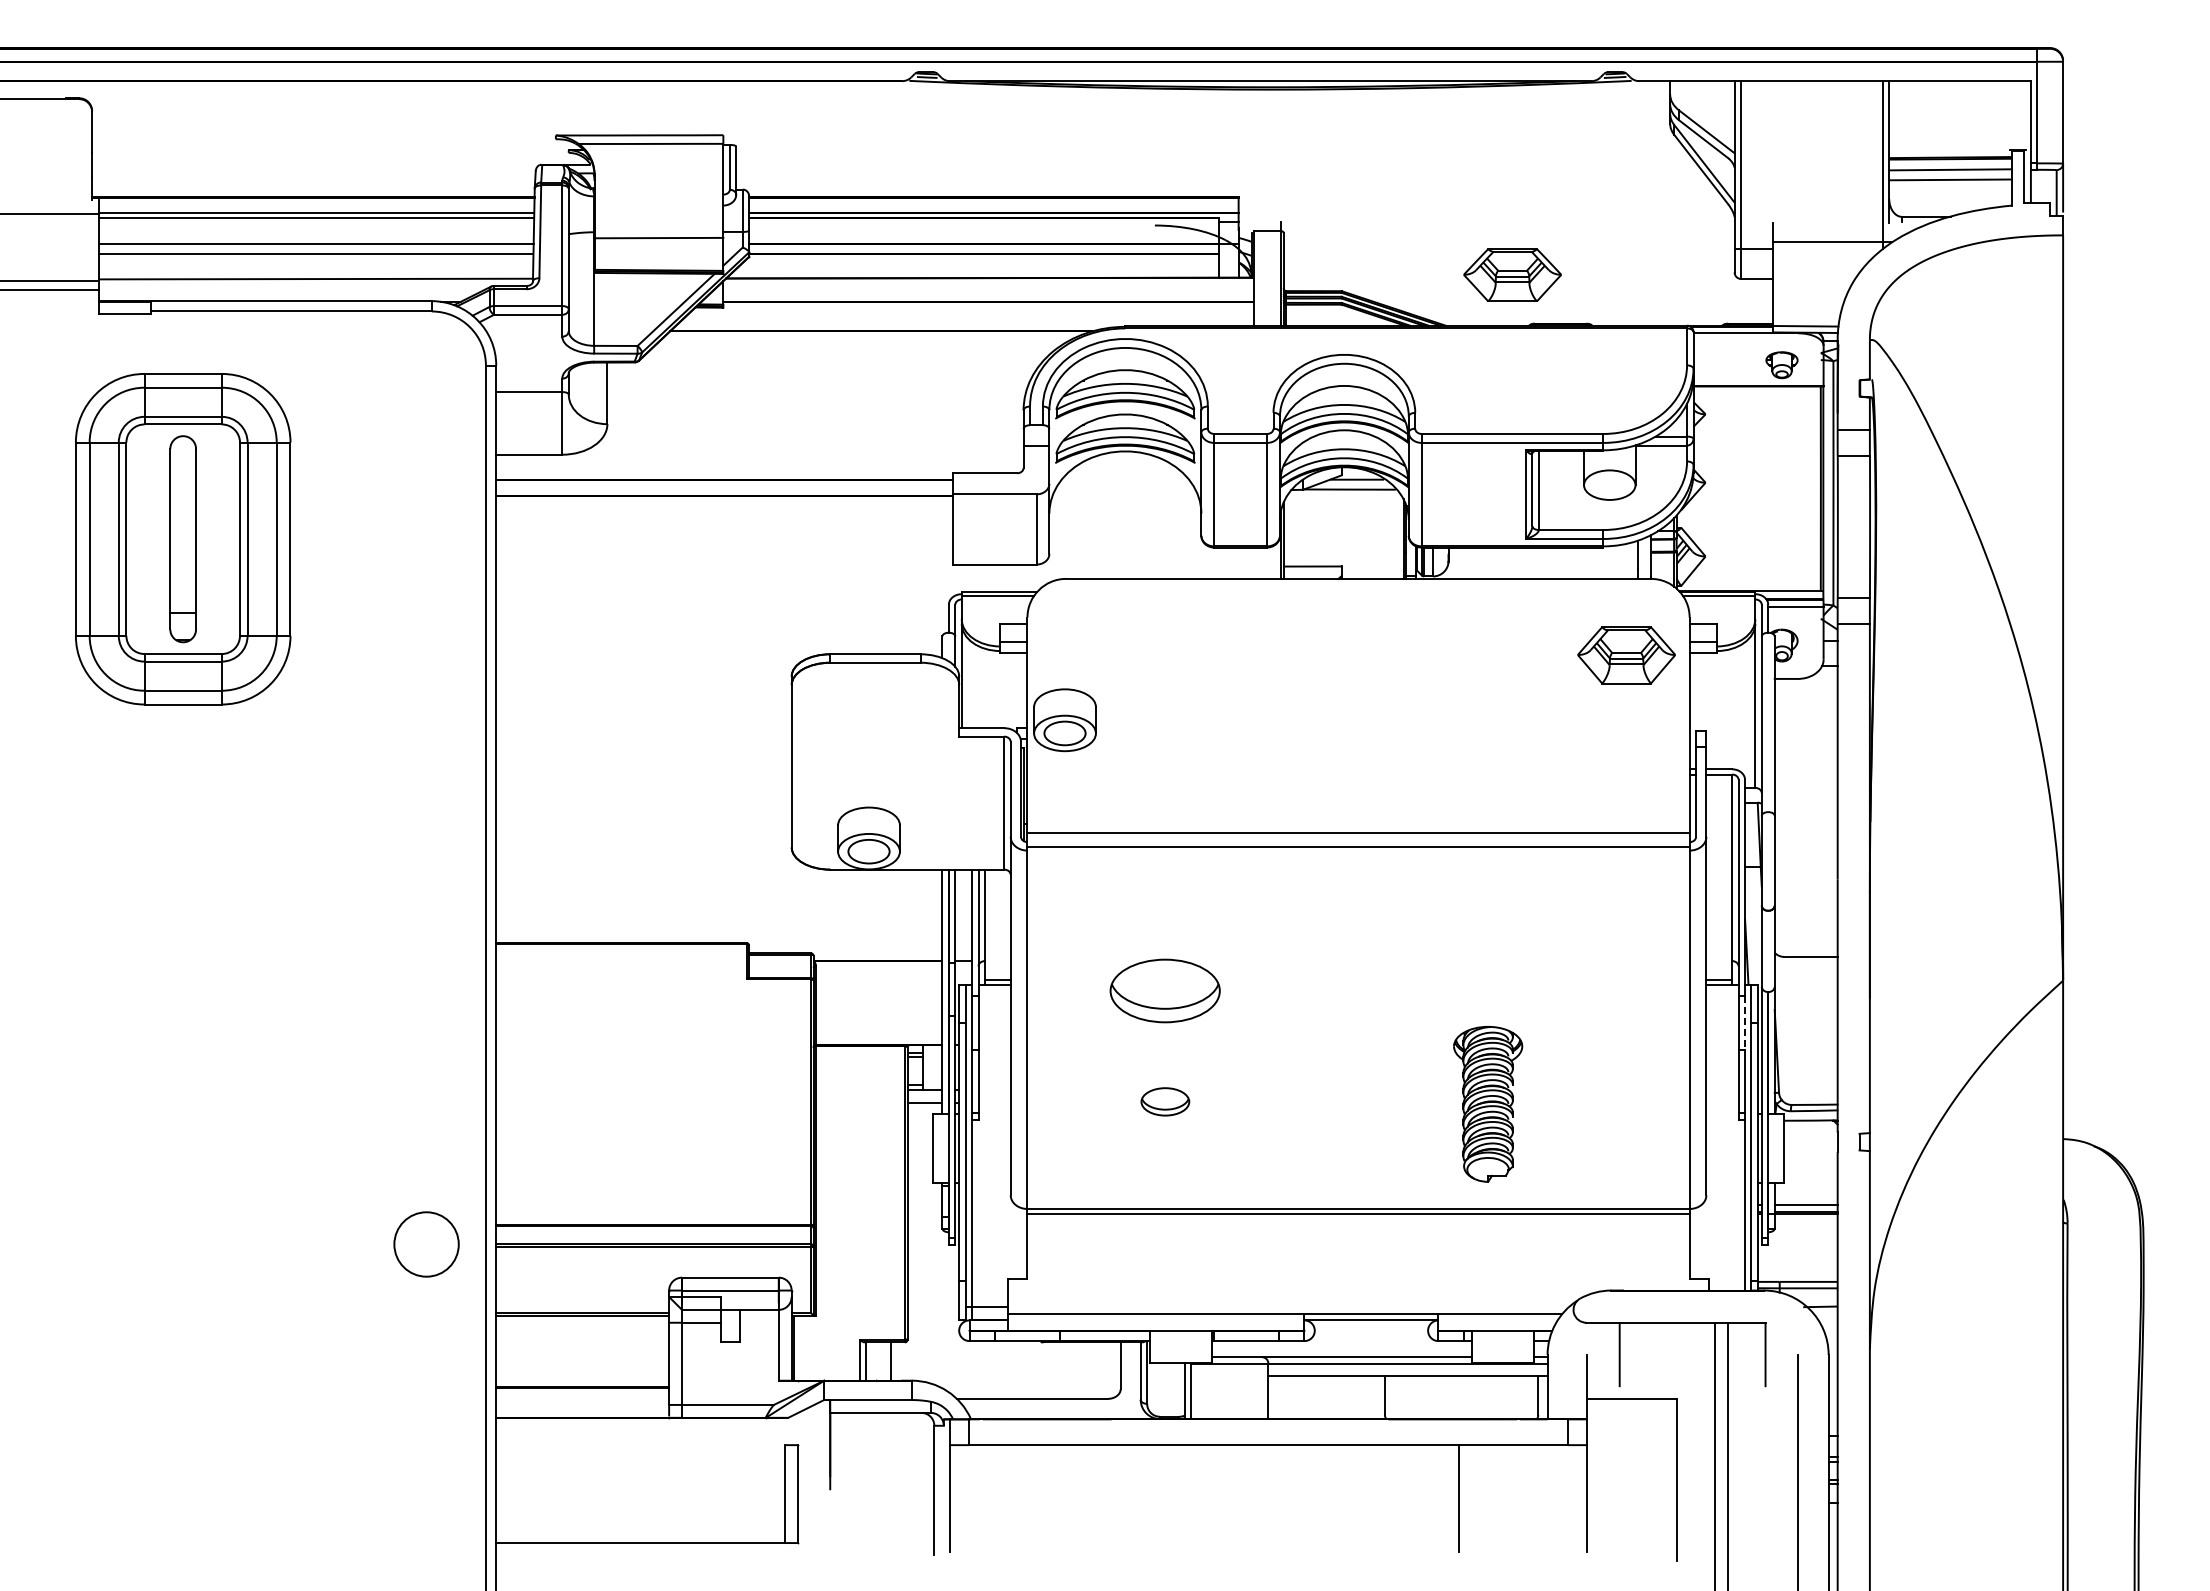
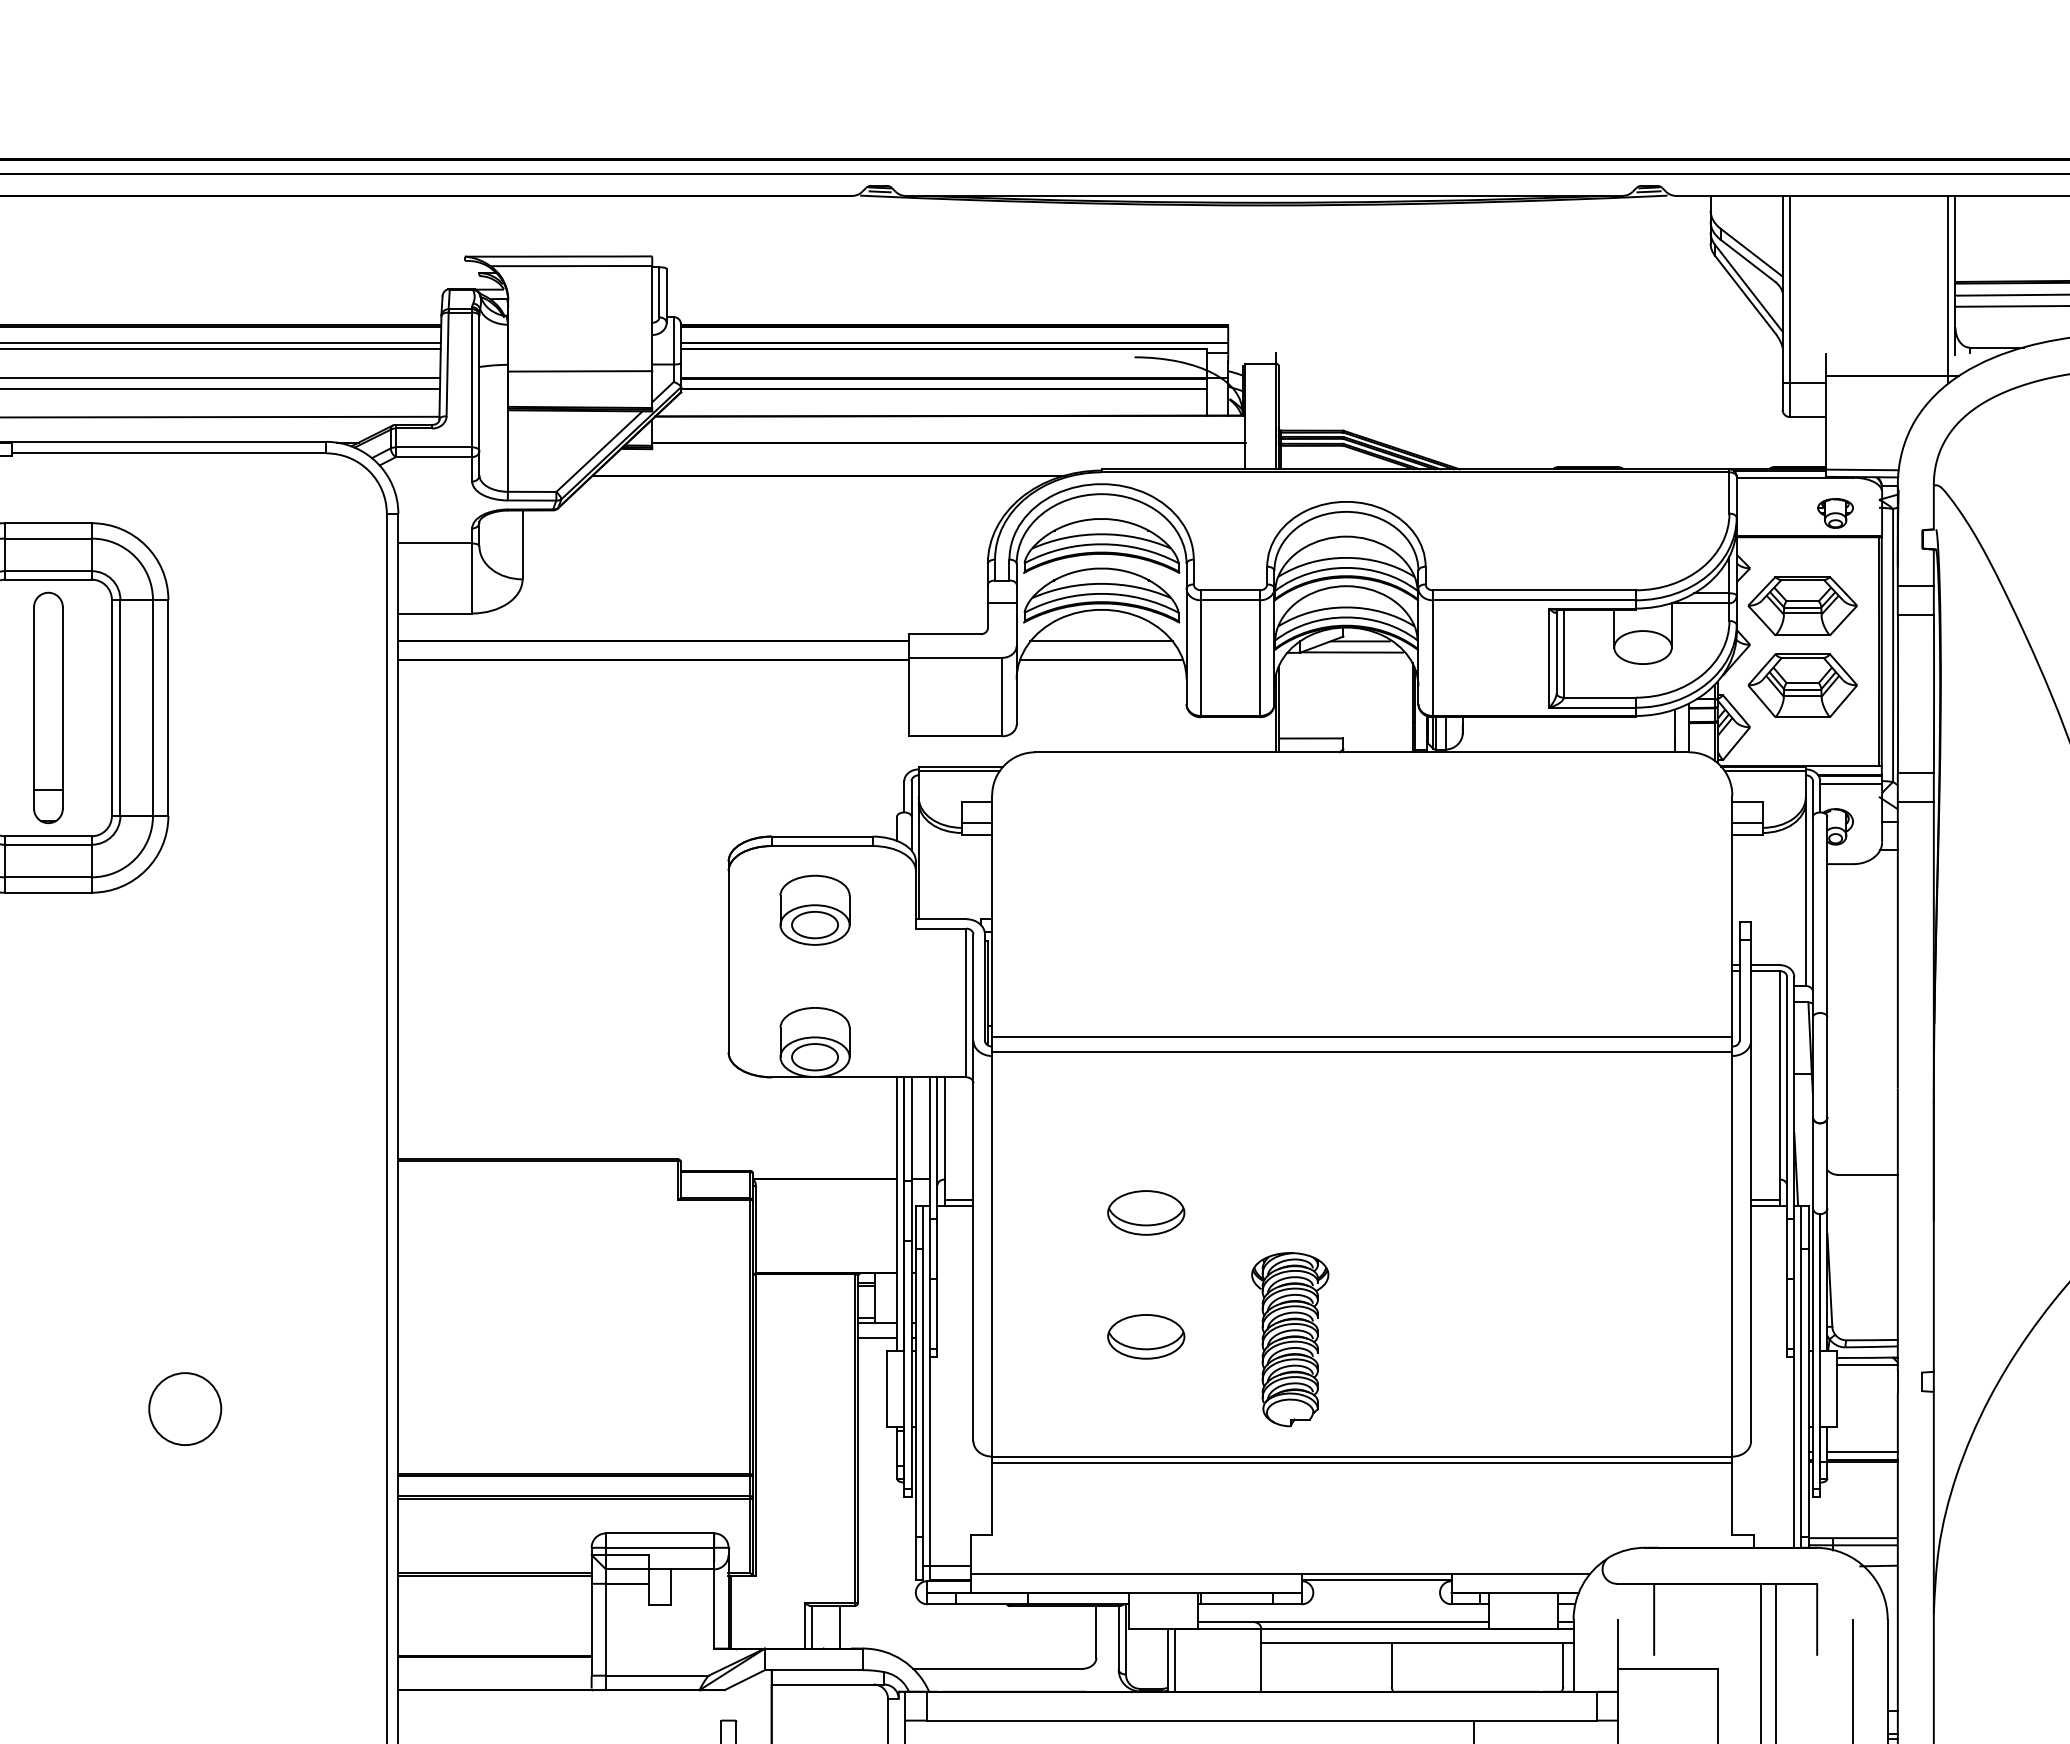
part: (1512, 274) -> (1802, 605), moved
line: (1125, 479) -> (1101, 641), added
line: (1125, 496) -> (1101, 660), added
part: (1626, 655) -> (1802, 685), moved
part: (1064, 720) -> (814, 910), moved
part: (1165, 990) -> (1146, 1212), size x0.62
line: (1745, 1023) -> (1794, 1249), dashed -> solid
part: (1165, 1101) -> (1146, 1336), size x1.43
part: (1488, 1104) -> (1290, 1339), moved
line: (1810, 1127) -> (1867, 1365), added
circle: (426, 1244) -> (185, 1409), moved

